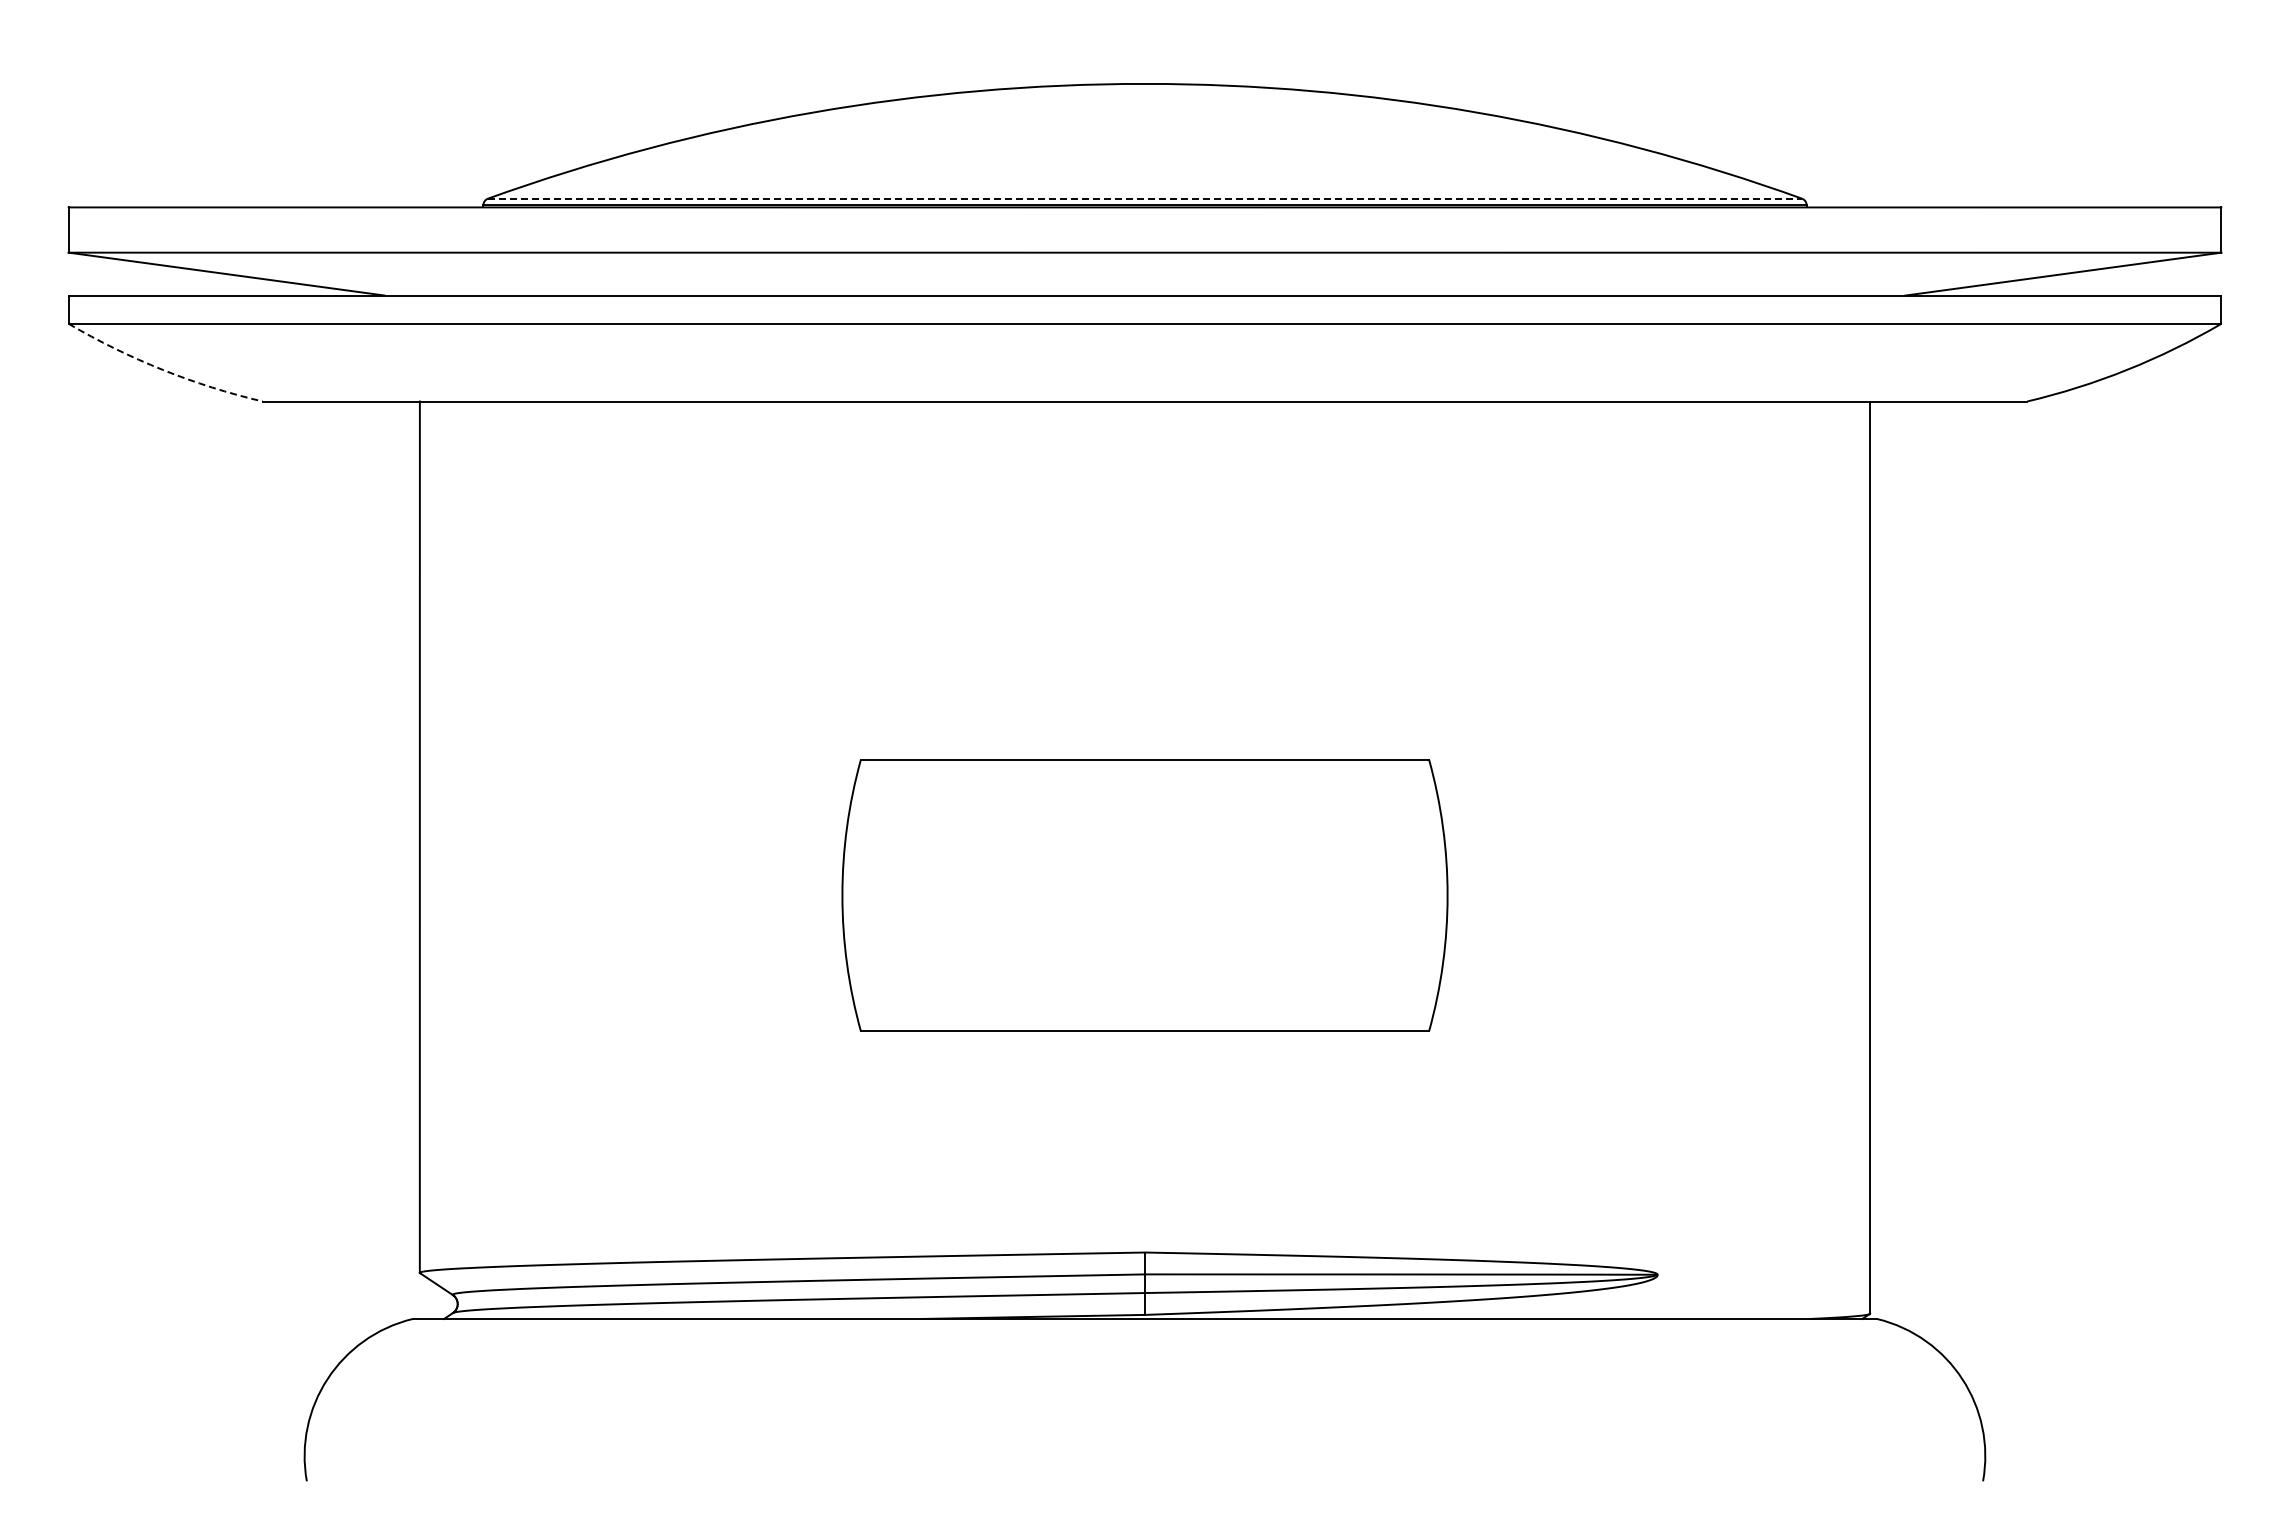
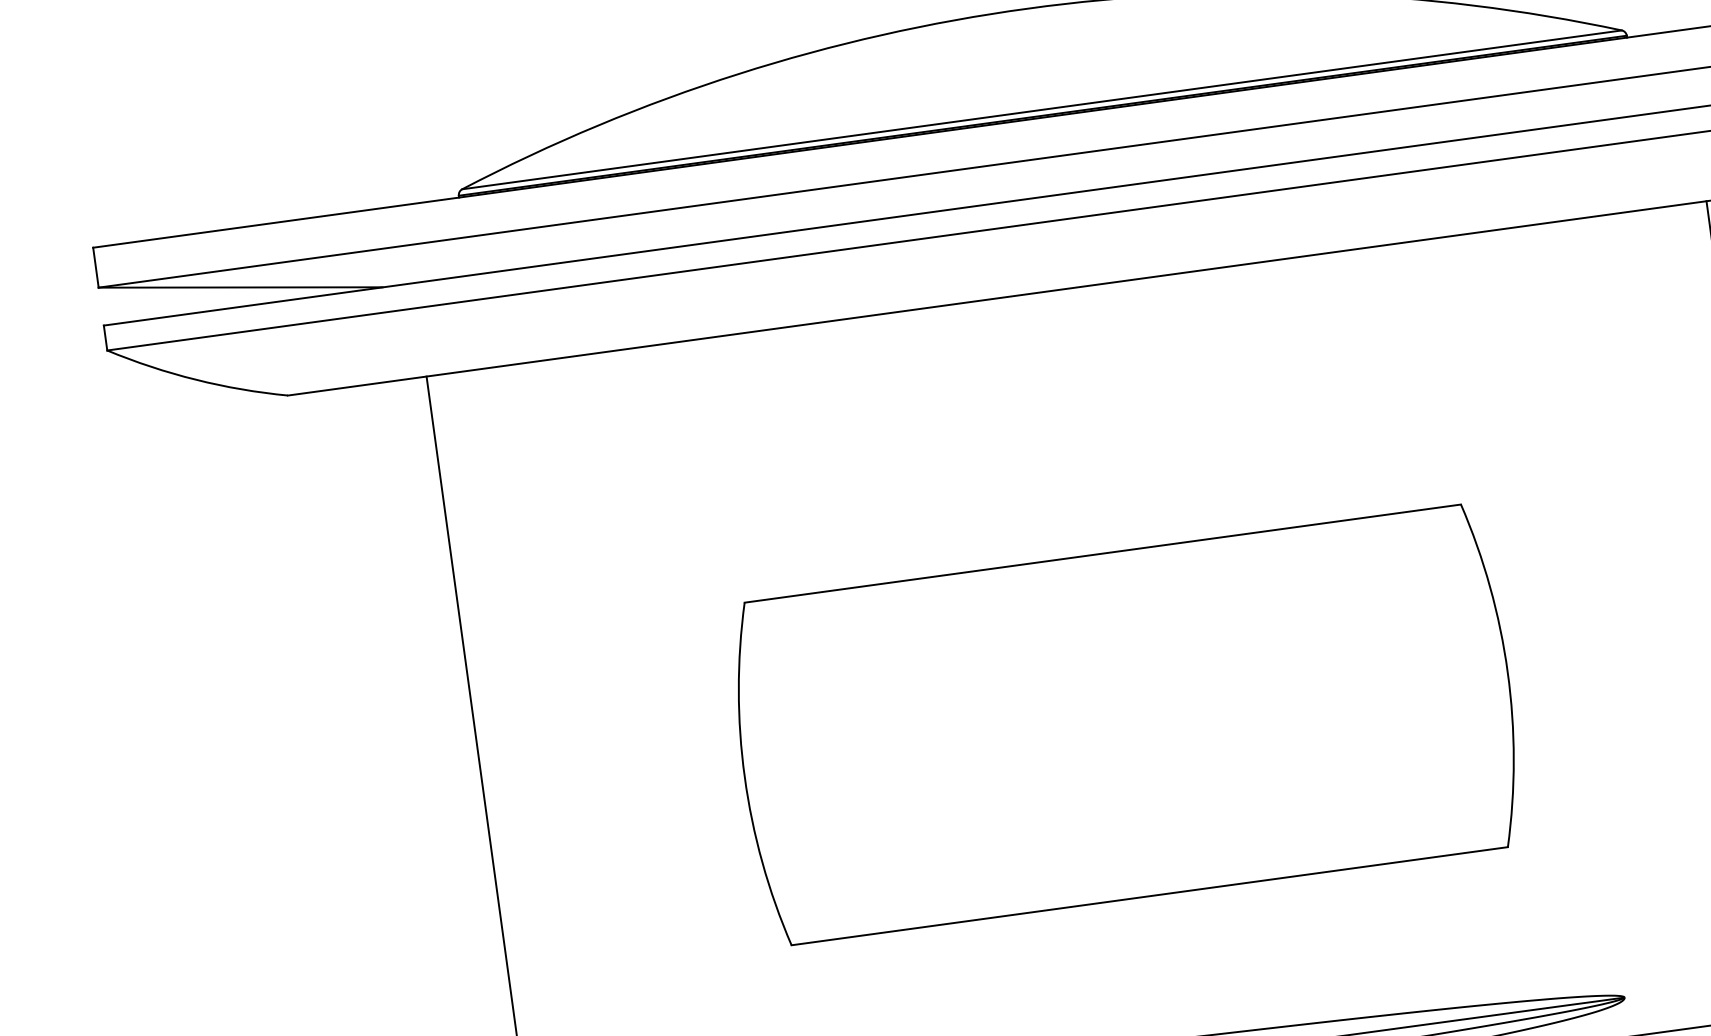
line: (1145, 198) -> (1042, 109), dashed -> solid
arc: (162, 369) -> (195, 379), dashed -> solid
part: (1144, 895) -> (1125, 724), size x1.43

